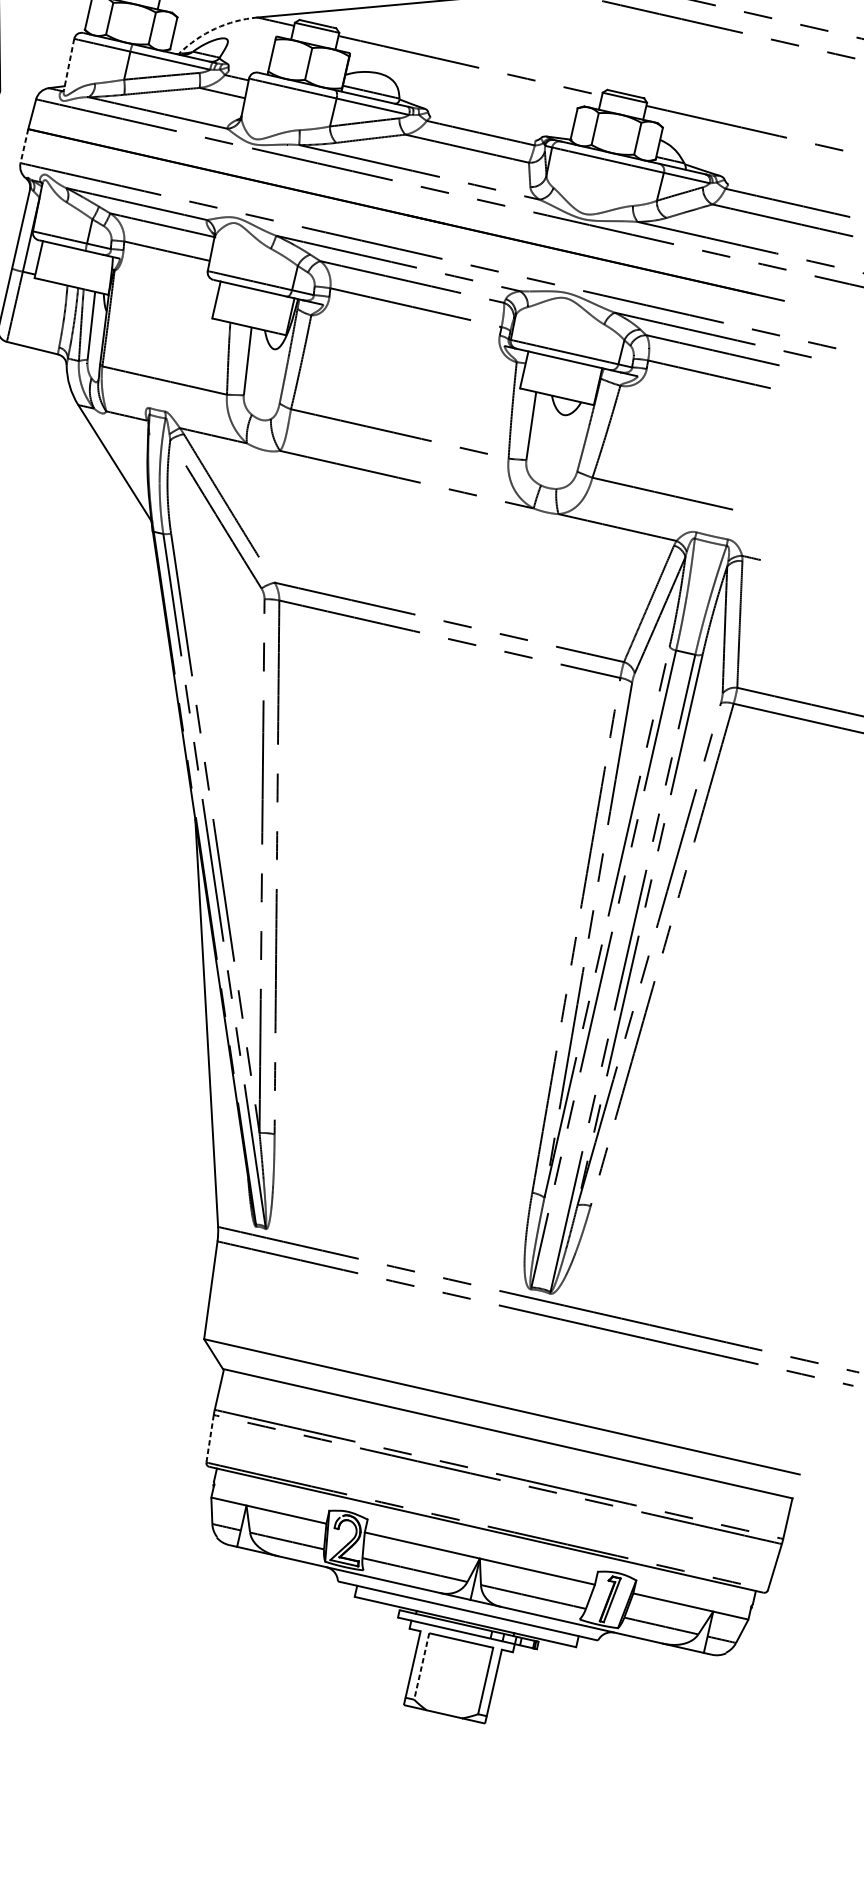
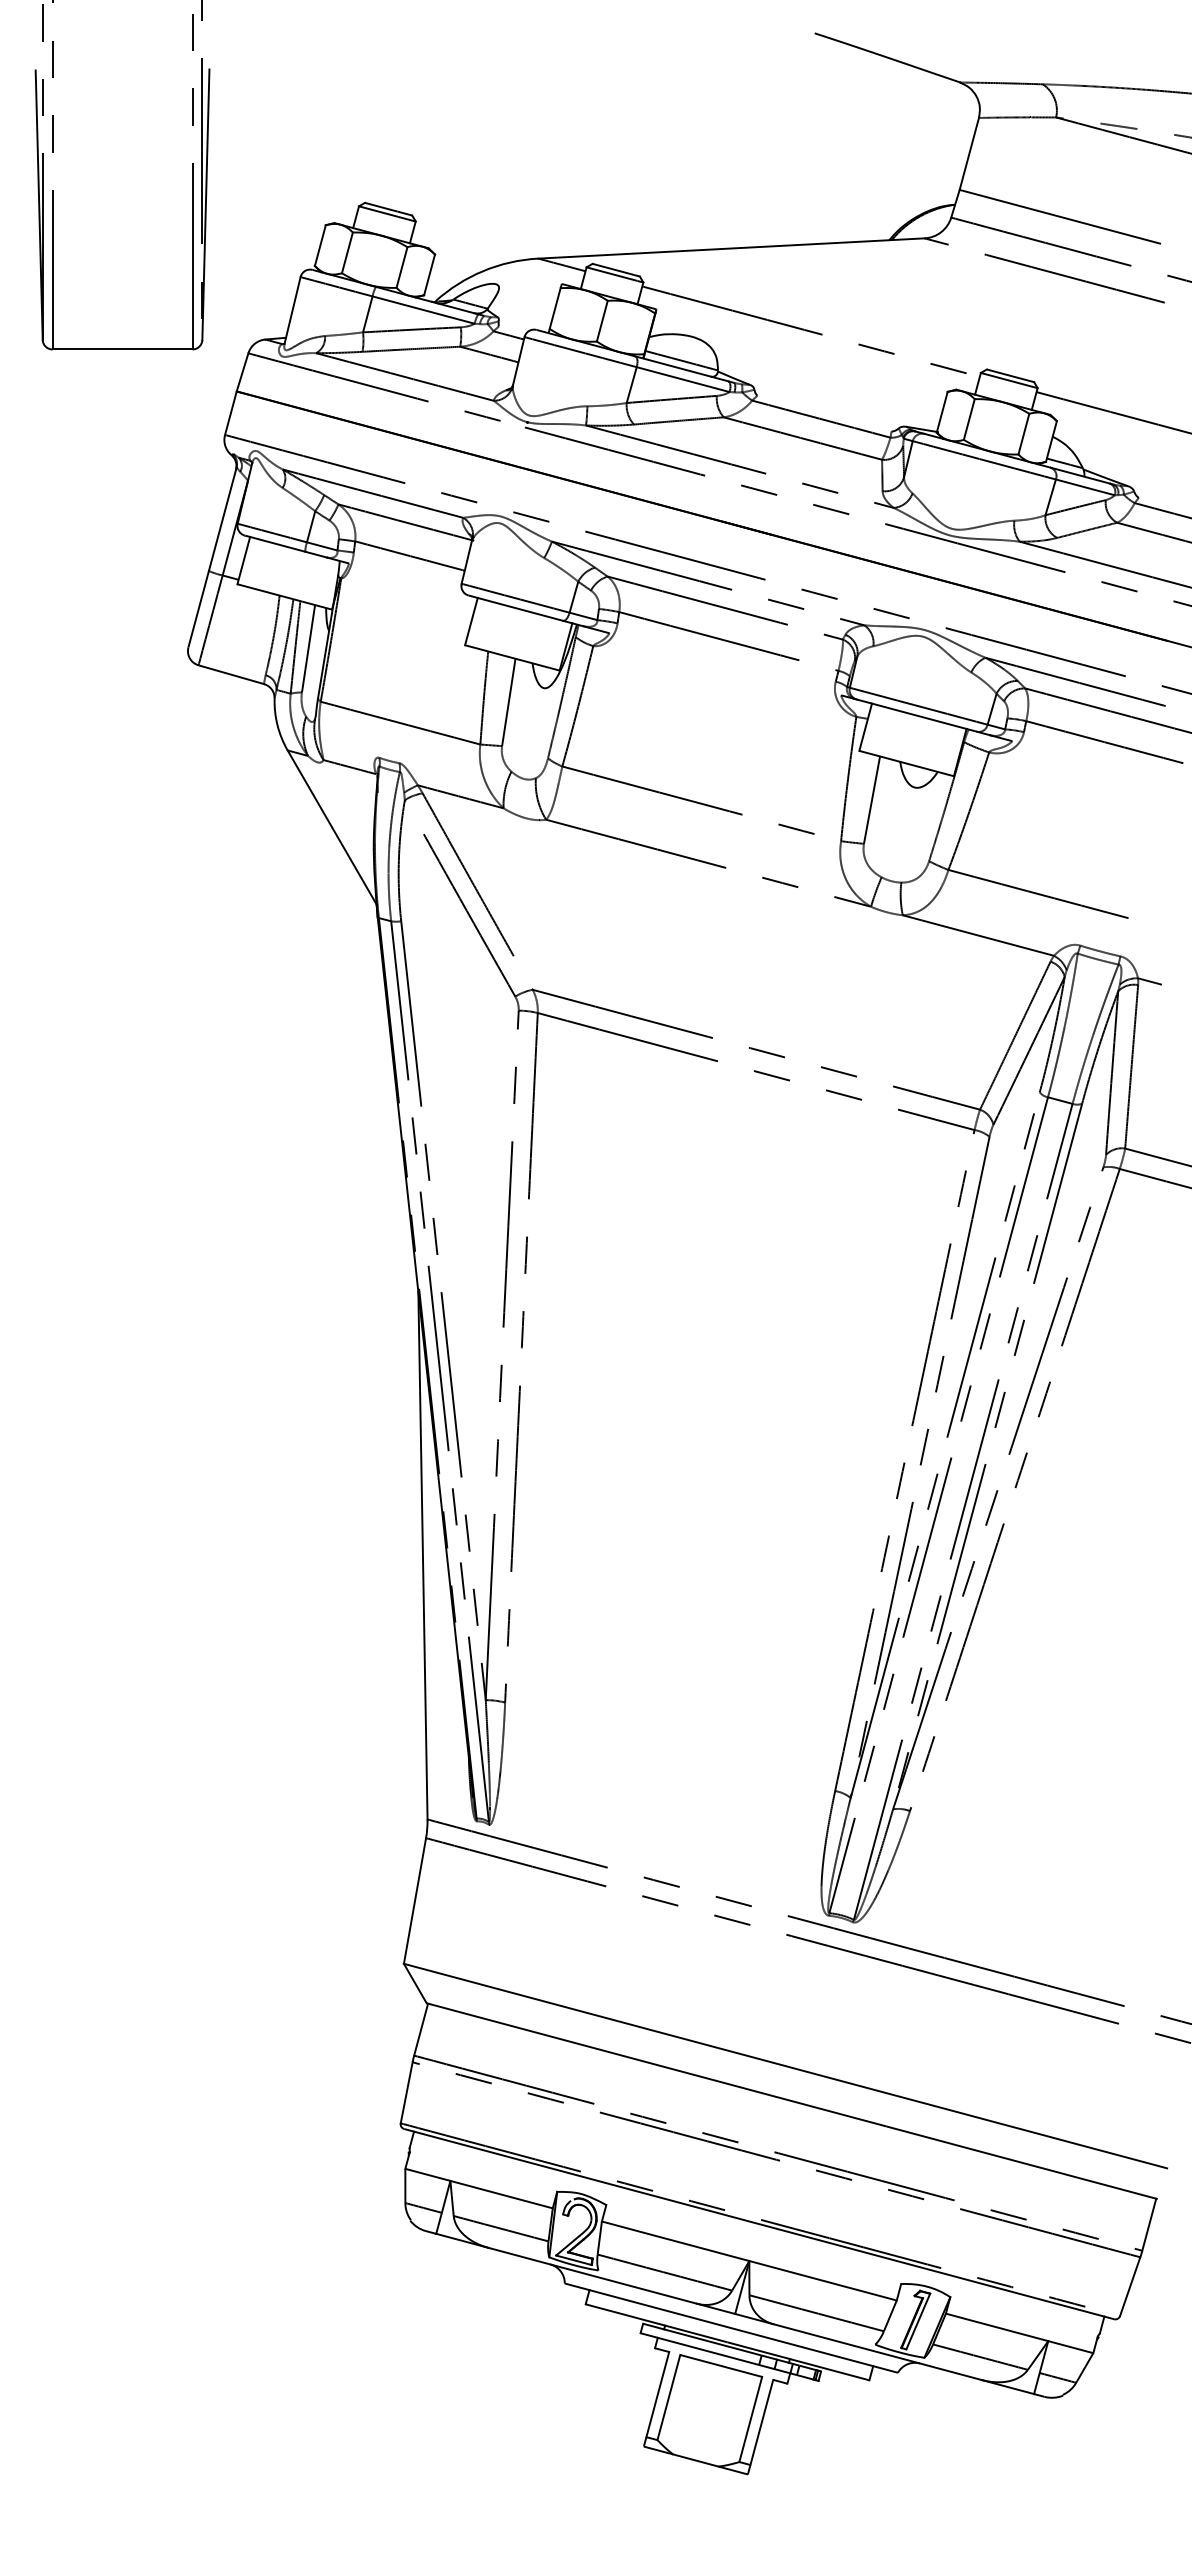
arc: (215, 29) -> (483, 271), dashed -> solid
line: (68, 64) -> (292, 310), dashed -> solid
line: (24, 146) -> (230, 413), dashed -> solid
line: (209, 1439) -> (406, 2093), dashed -> solid
line: (421, 1667) -> (668, 2398), dashed -> solid

